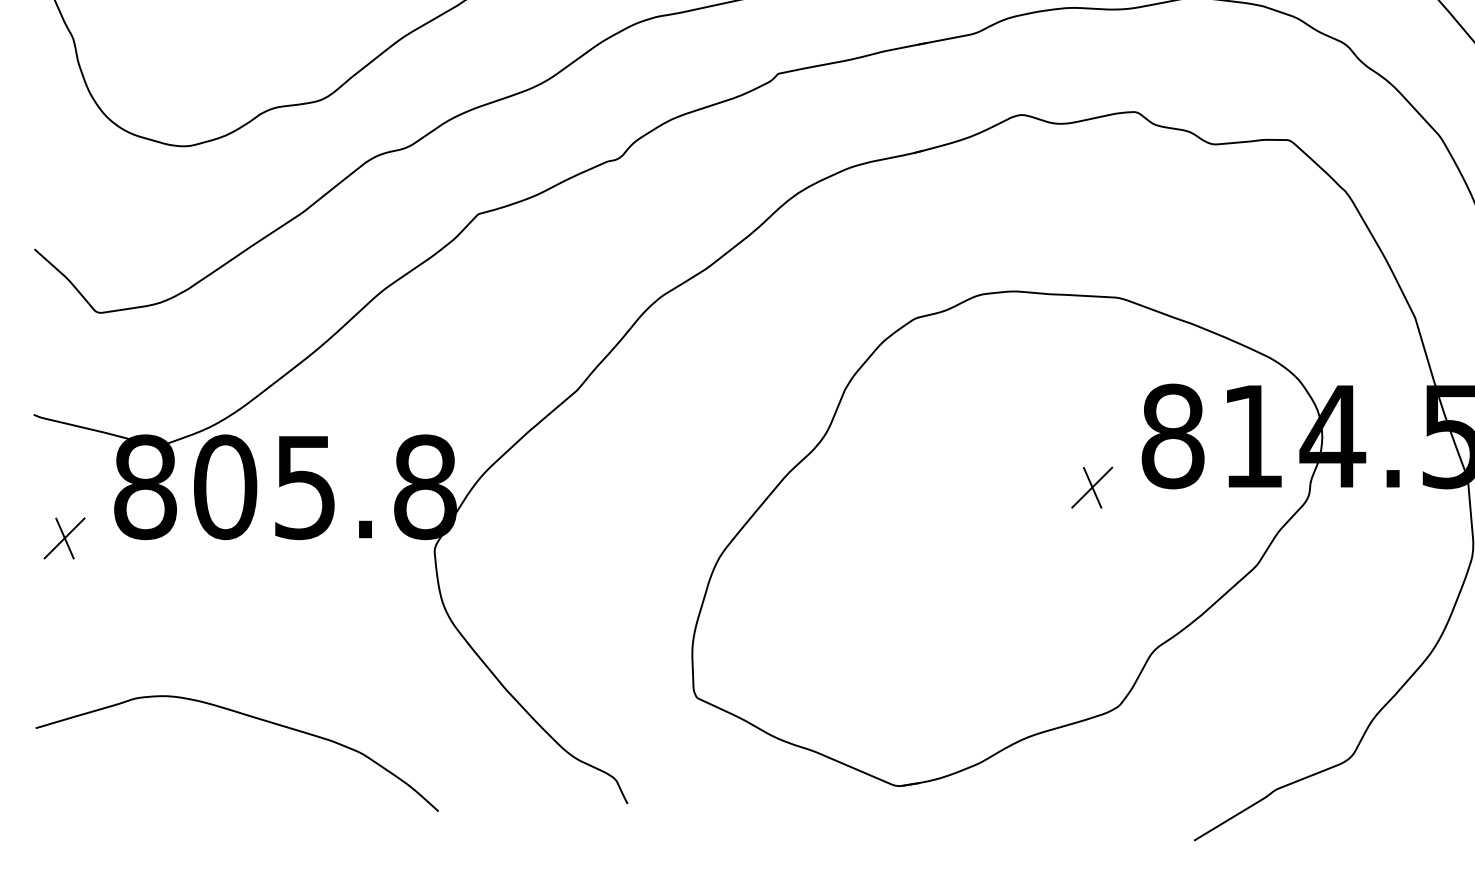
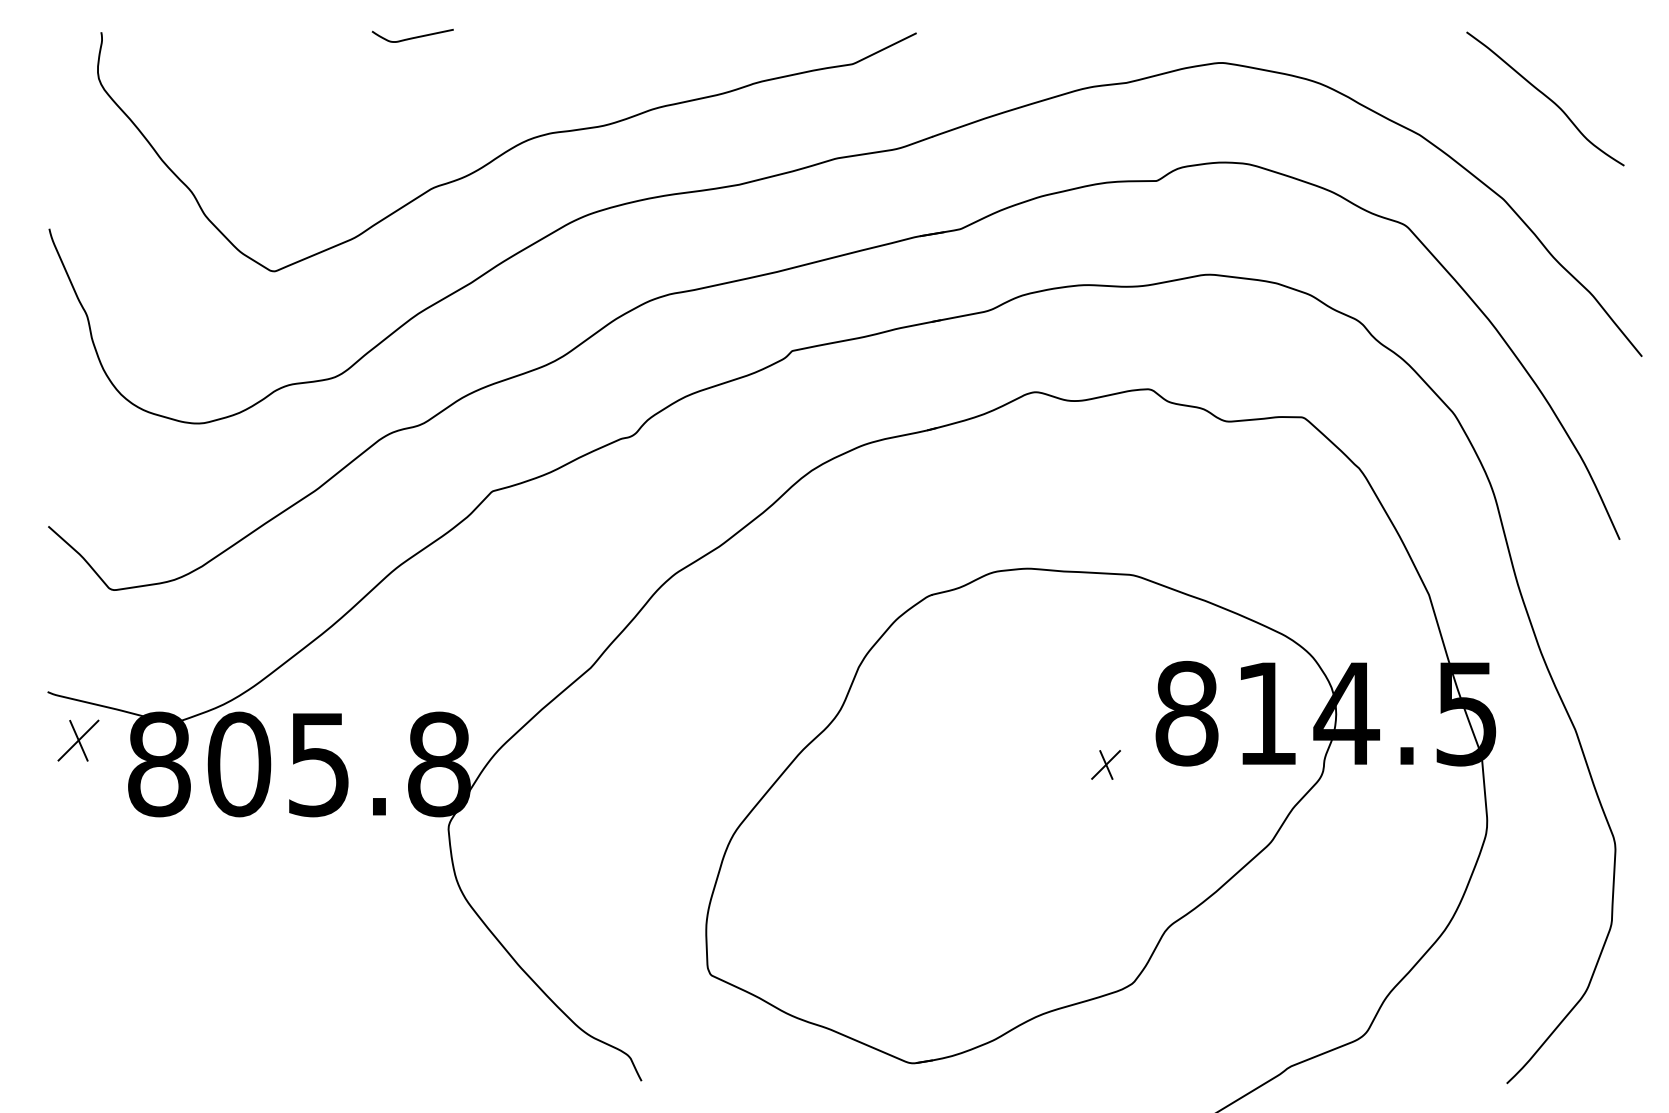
part: (1091, 487) -> (1105, 764), size x0.7
part: (64, 538) -> (78, 740), moved
curve: (249, 717) -> (263, 994), removed

